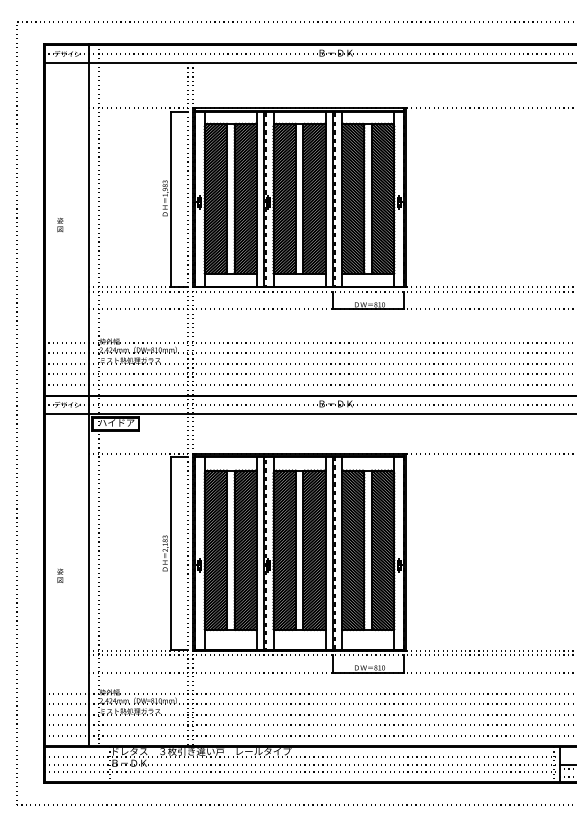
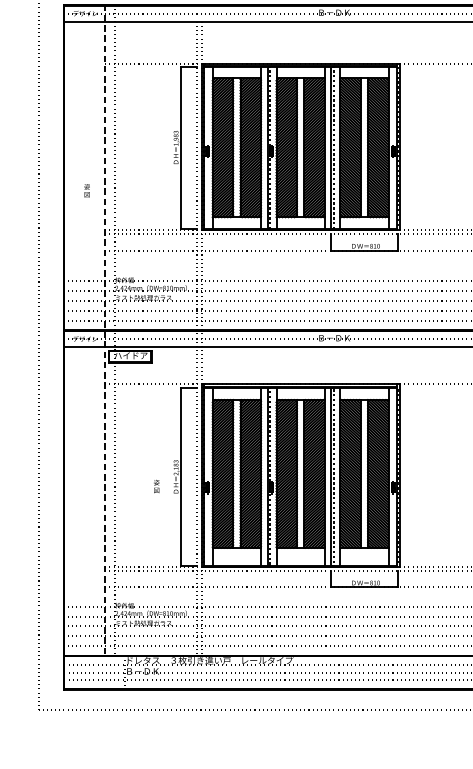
text: (60, 224) -> (87, 190), moved
line: (88, 395) -> (104, 330), solid -> dashed
text: (60, 575) -> (156, 486), moved

